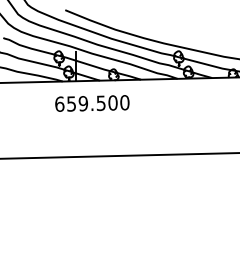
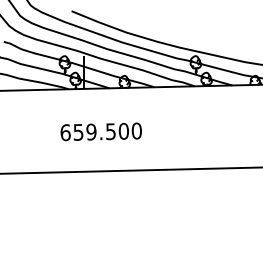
text: (92, 103) -> (101, 131), moved

